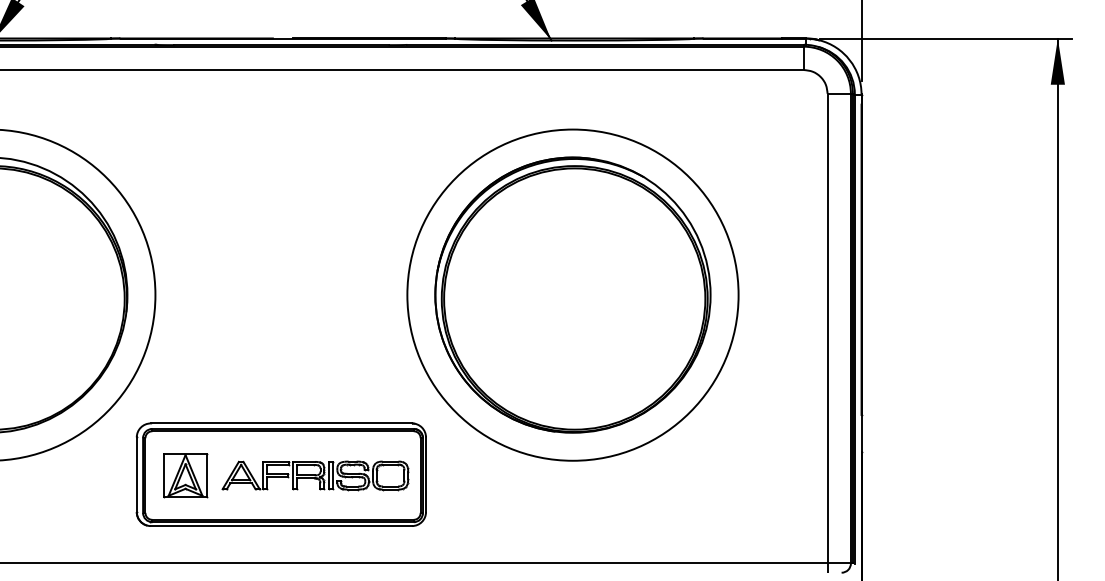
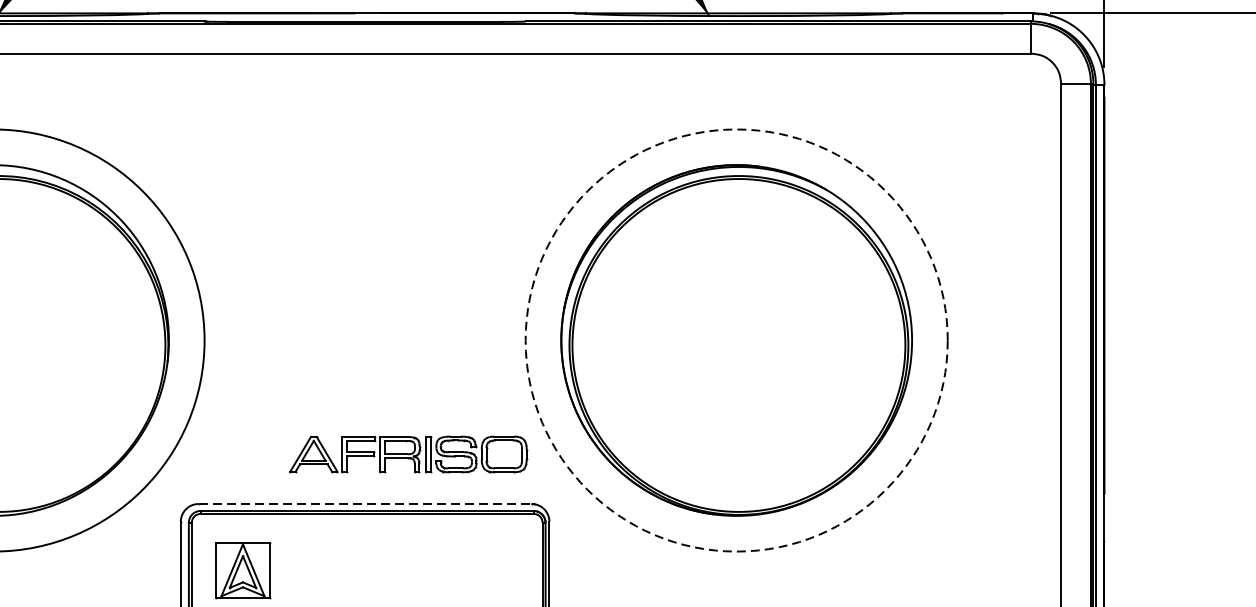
circle: (572, 294) -> (736, 339), solid -> dashed
line: (281, 423) -> (365, 504), solid -> dashed
part: (315, 475) -> (408, 454), moved

